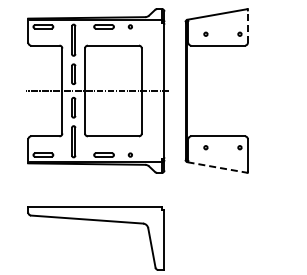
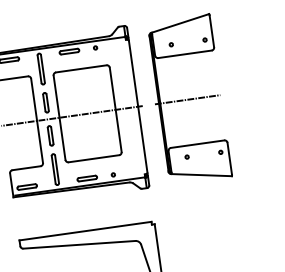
line: (247, 26) -> (211, 31), dashed -> solid
line: (214, 91) -> (187, 100), added
line: (217, 167) -> (201, 175), dashed -> solid

